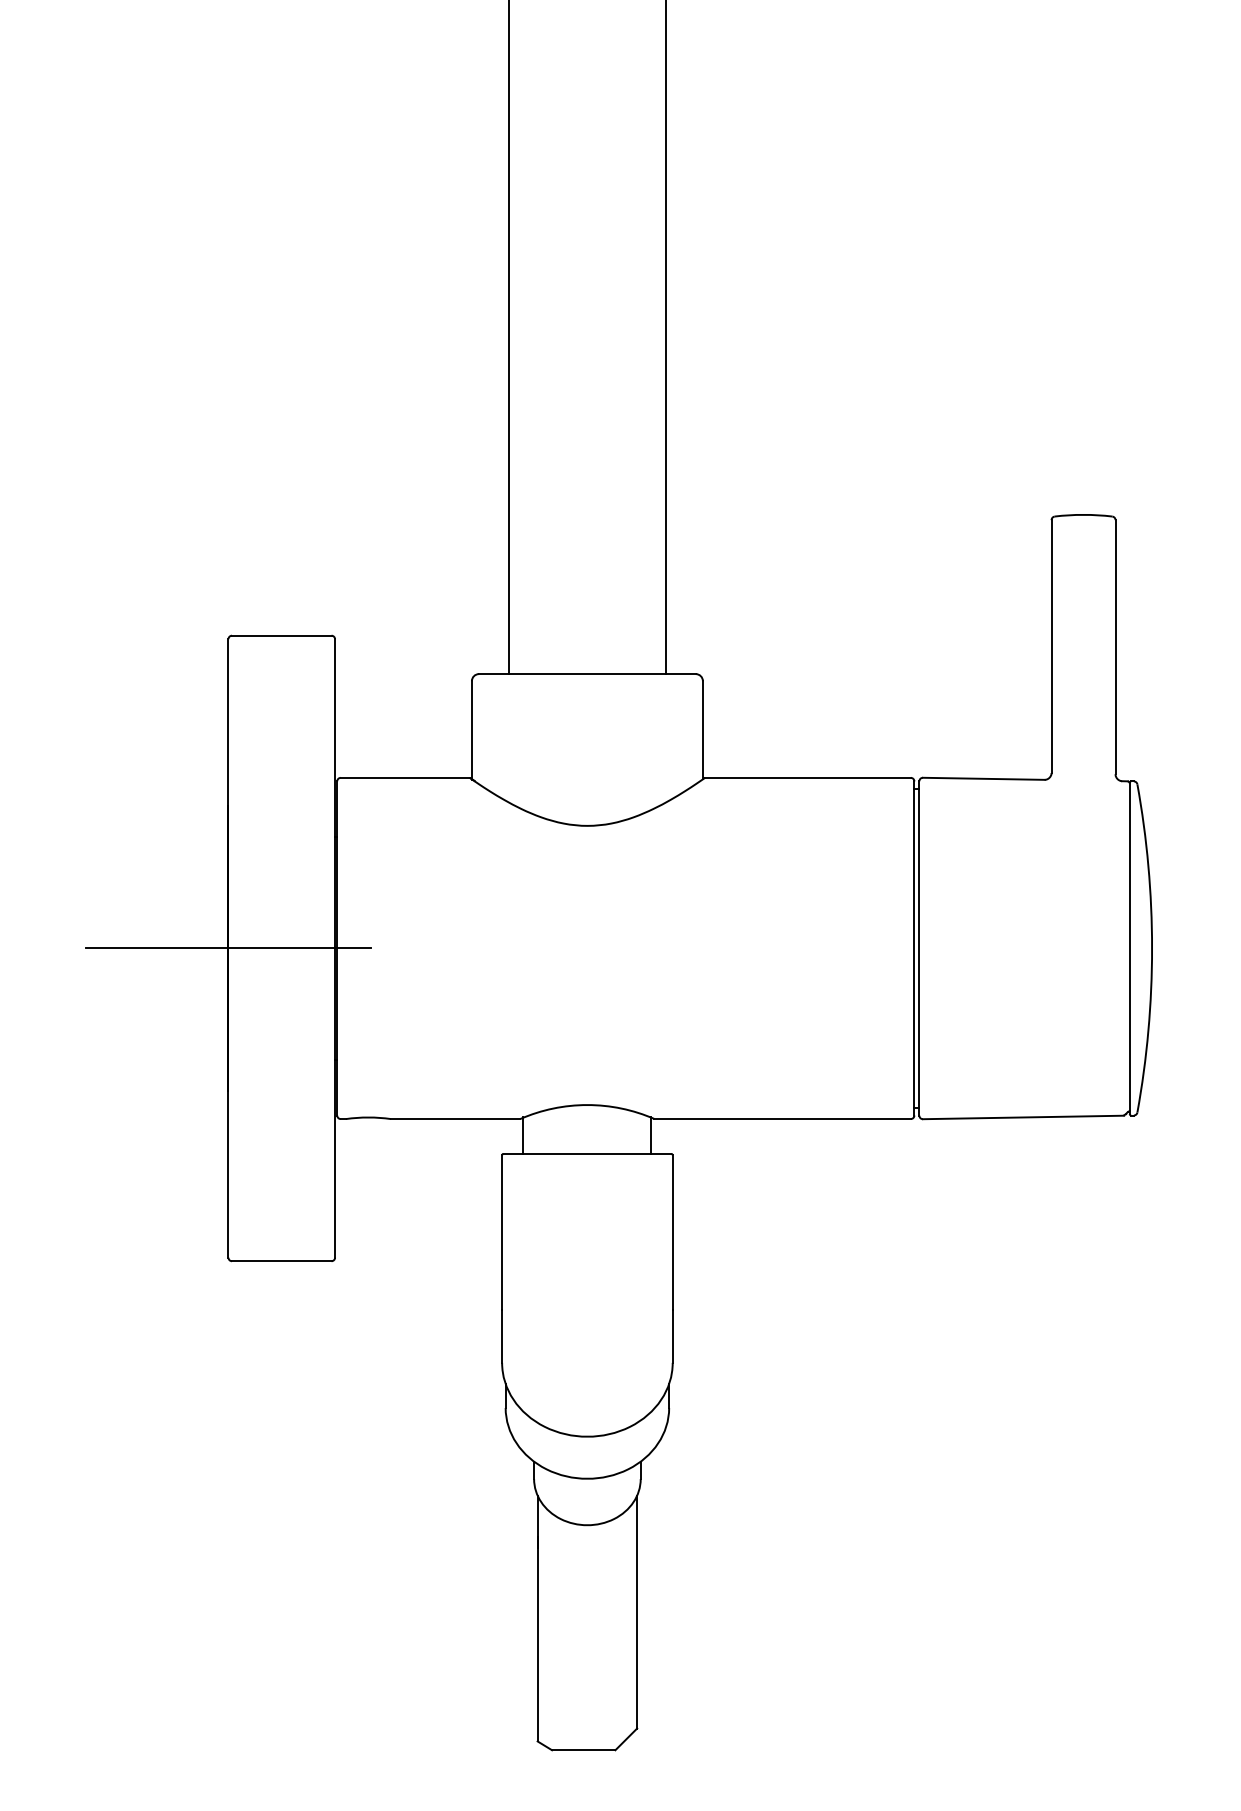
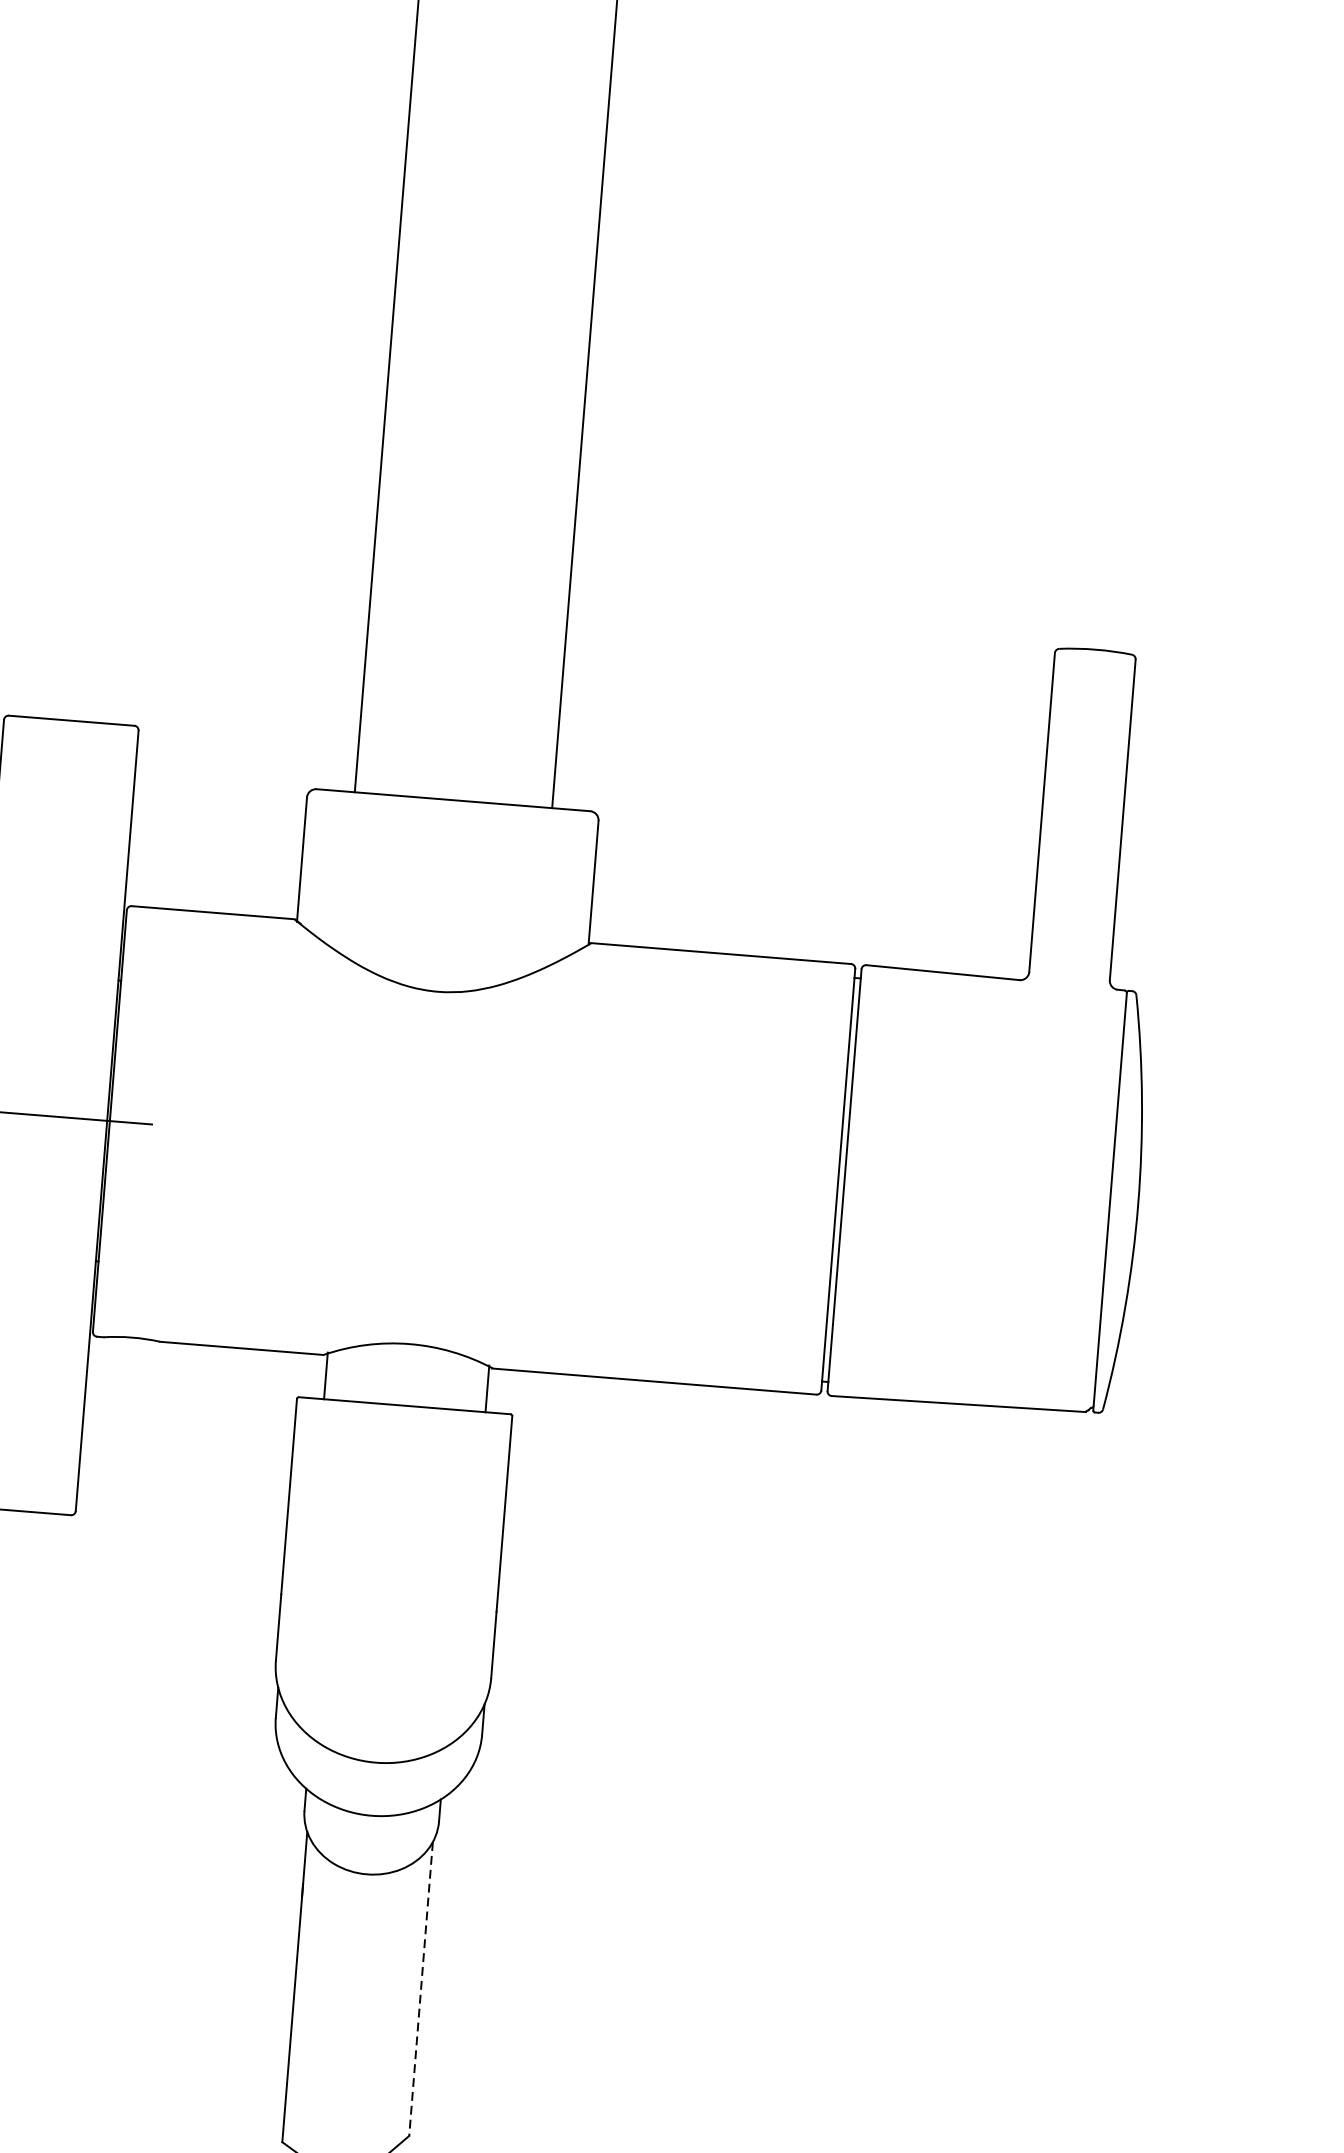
line: (637, 1612) -> (421, 1989), solid -> dashed

